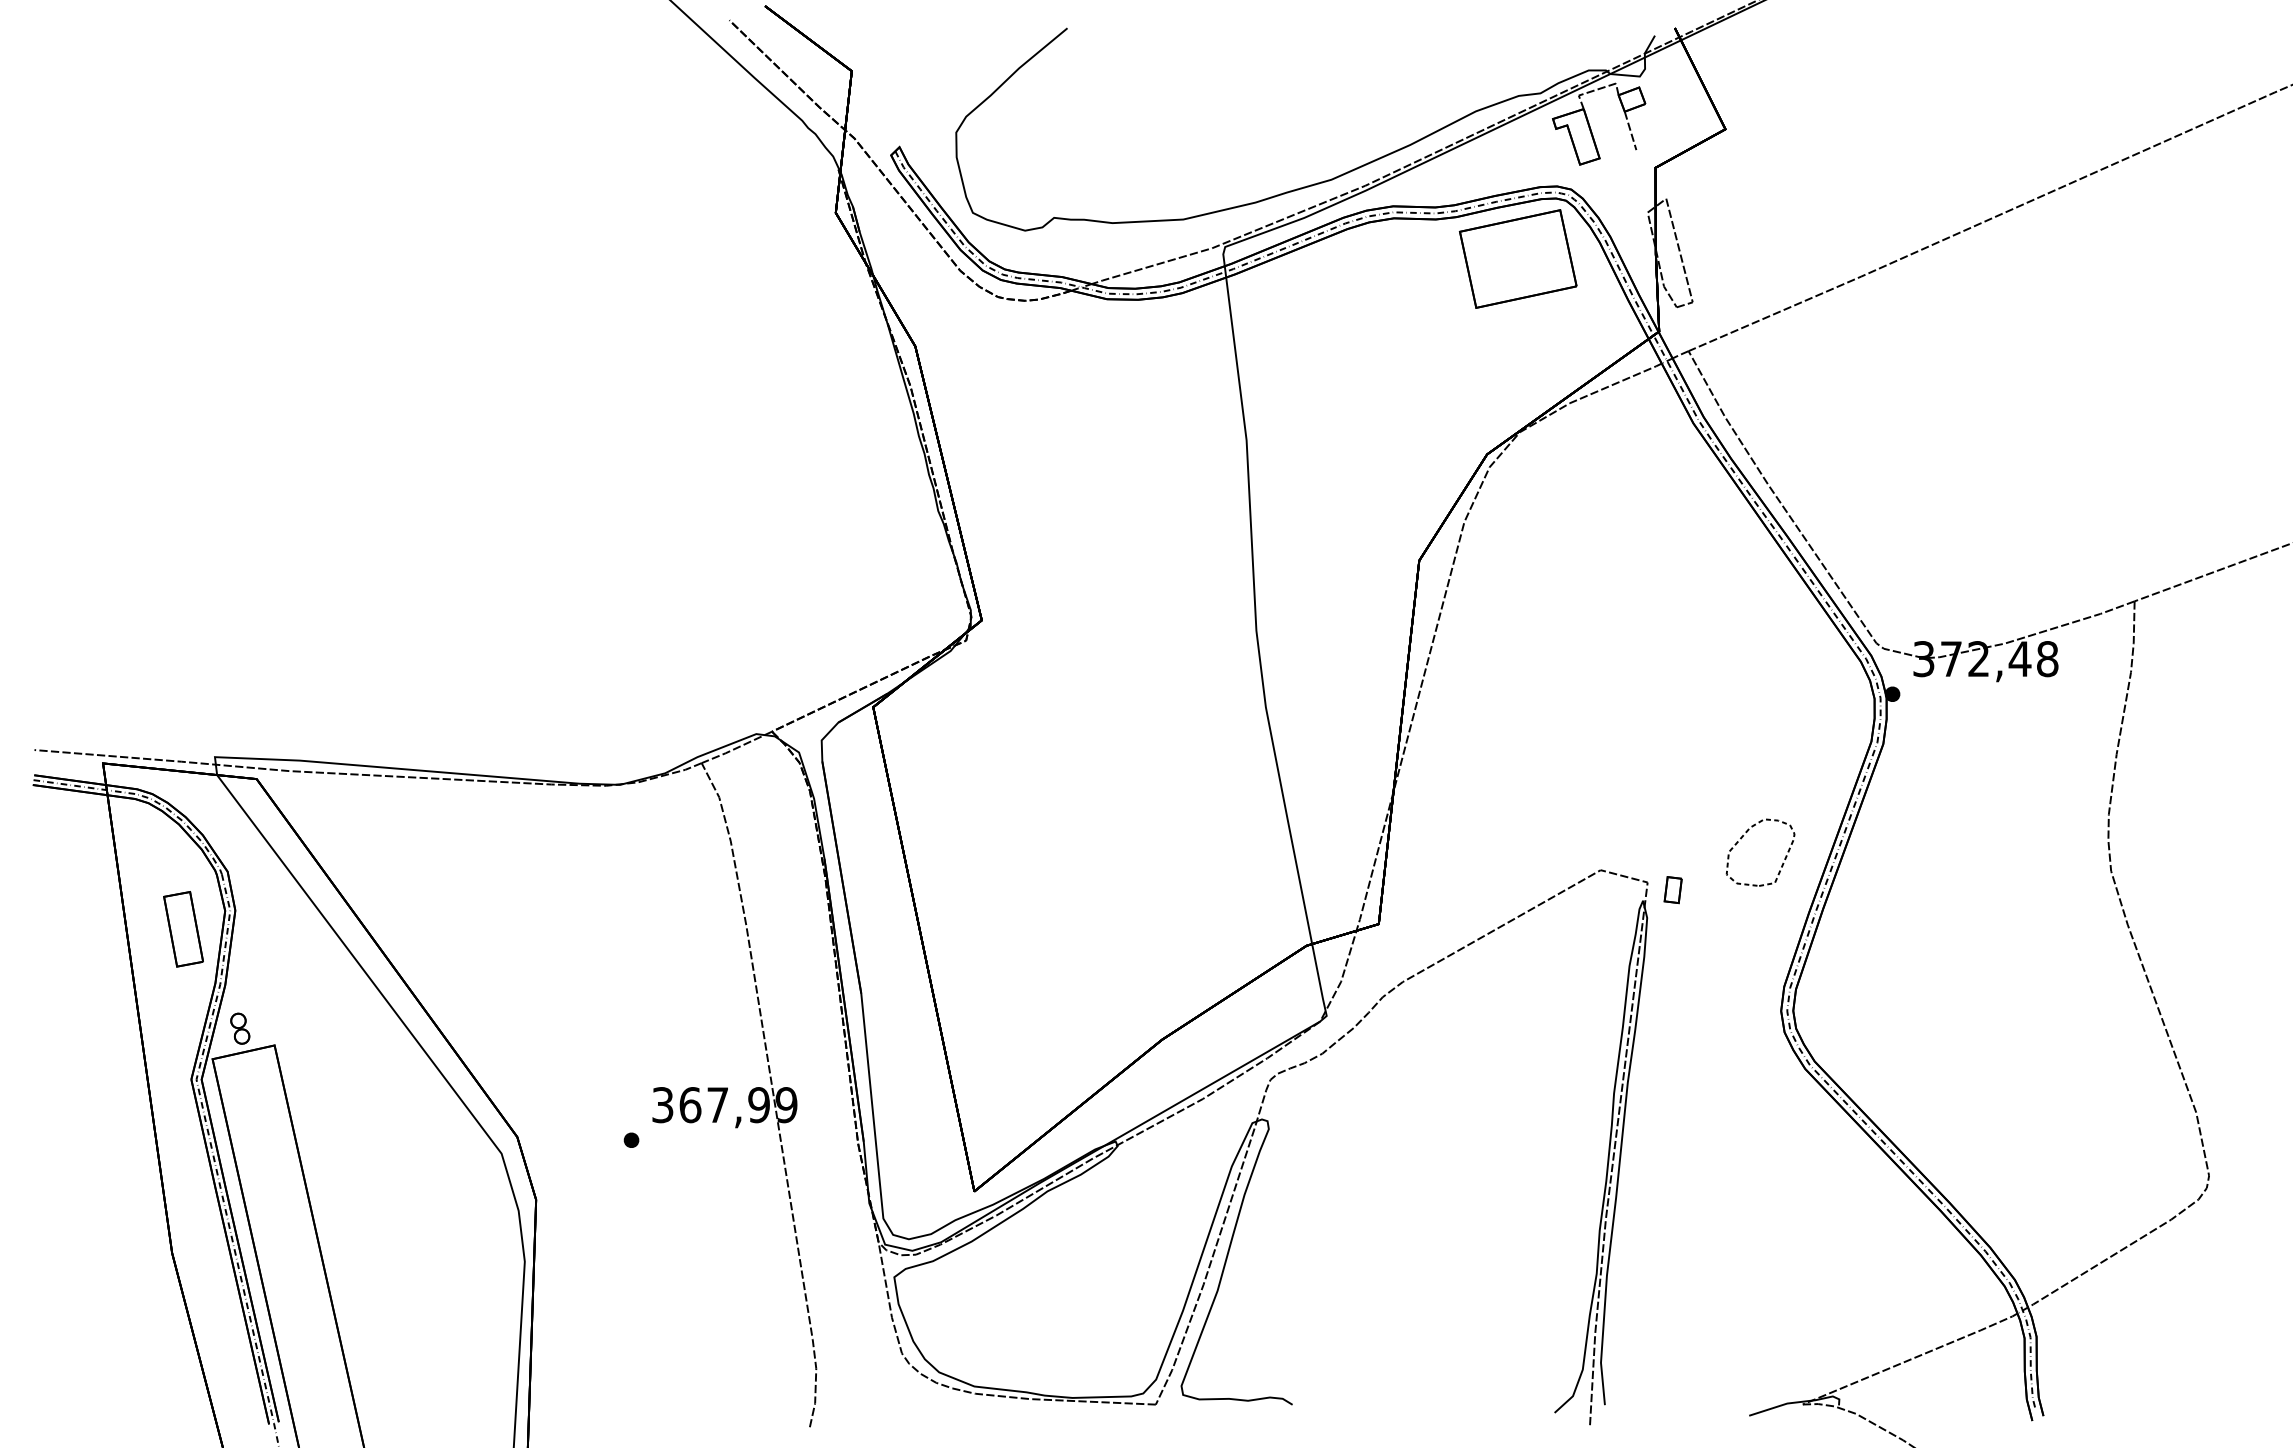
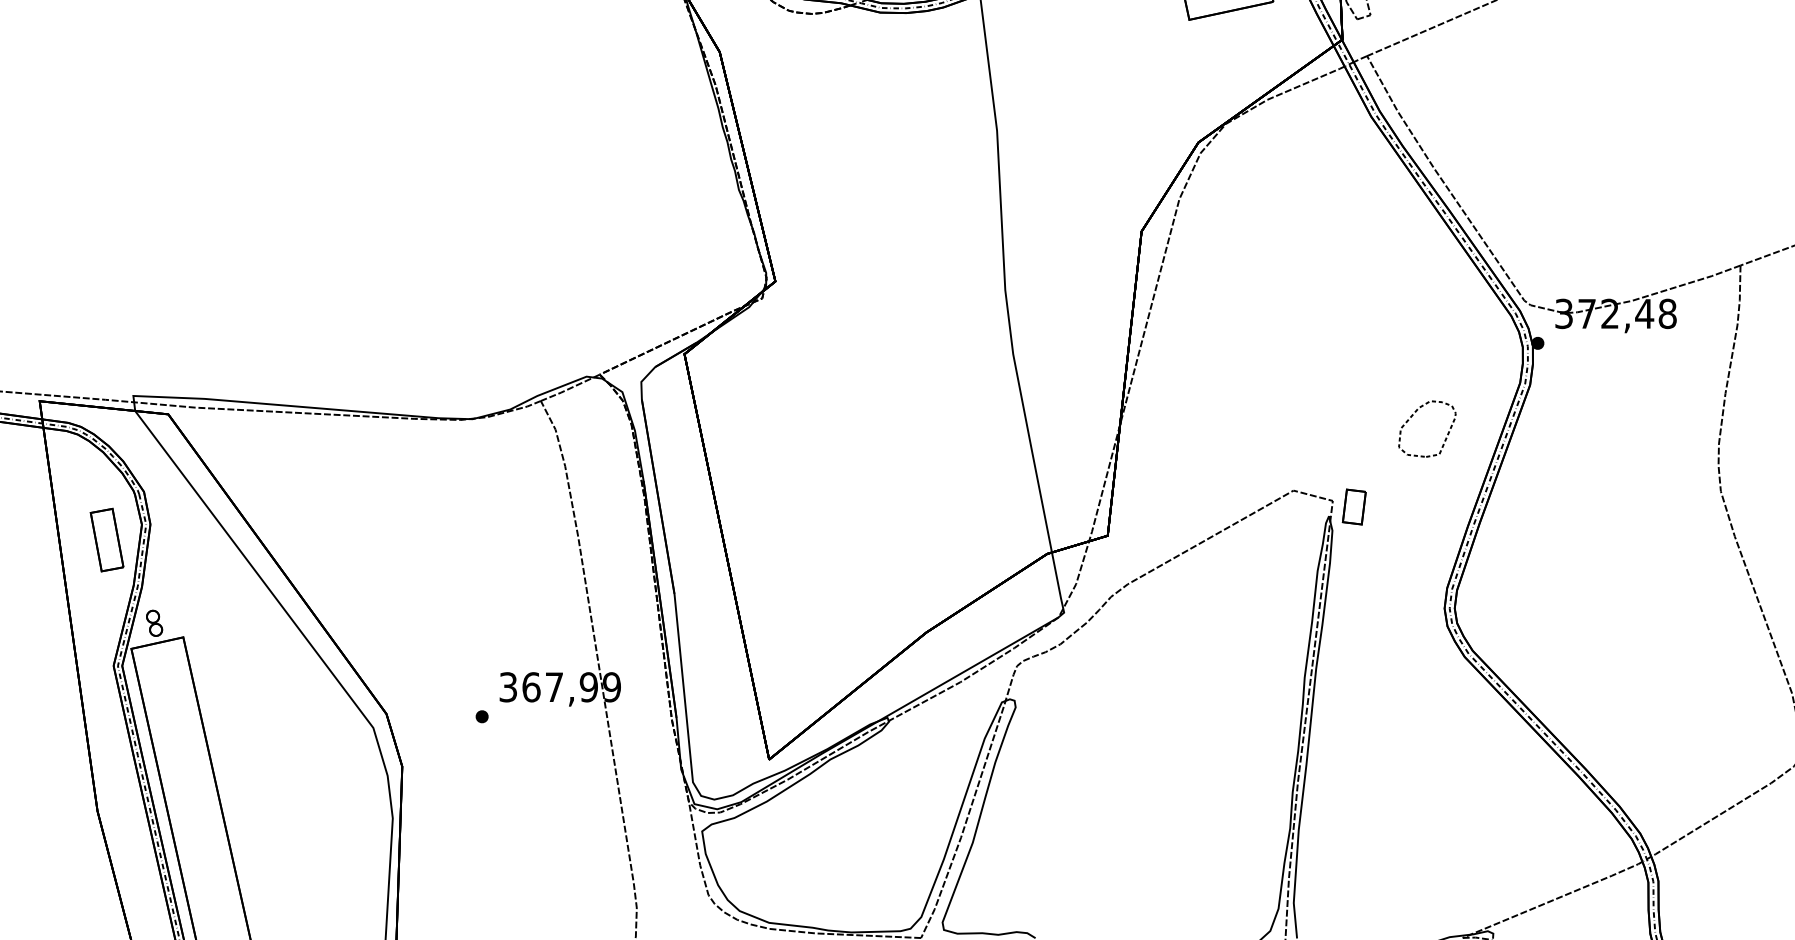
part: (1742, 838) -> (1412, 417), moved
part: (1672, 890) -> (1353, 507), size x1.6

